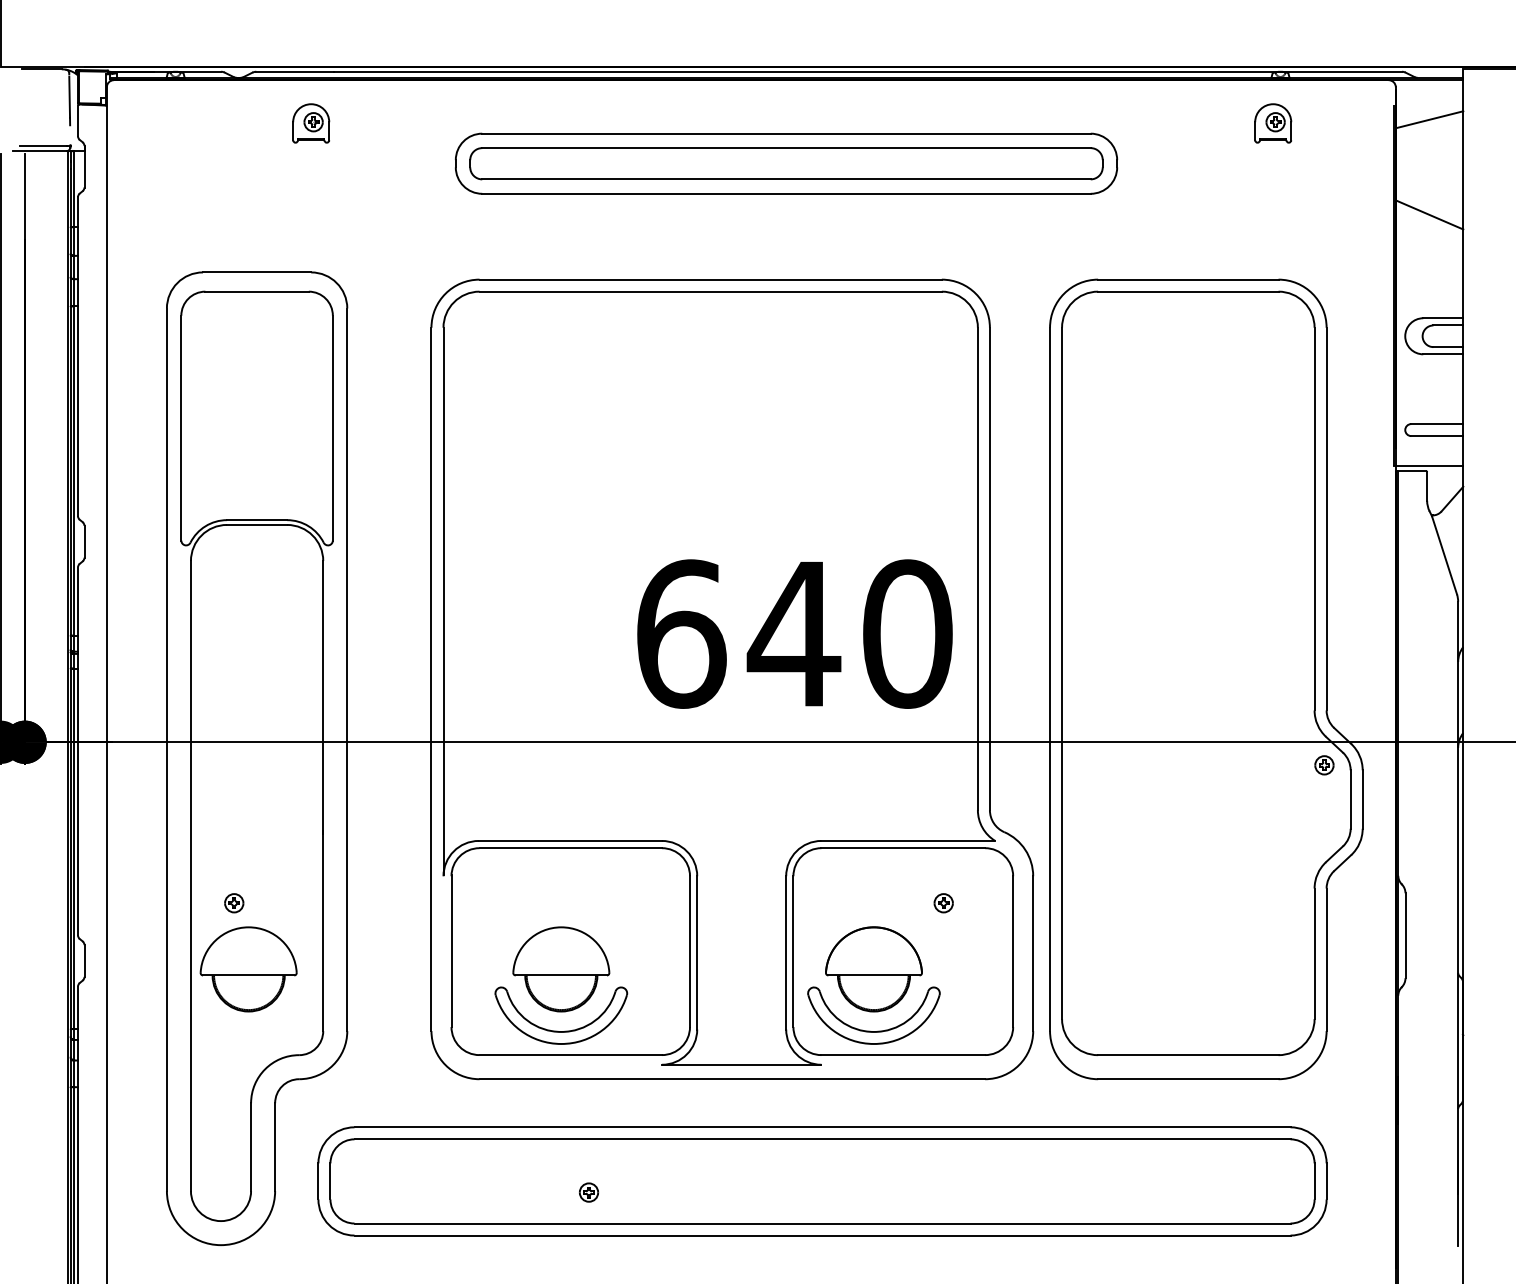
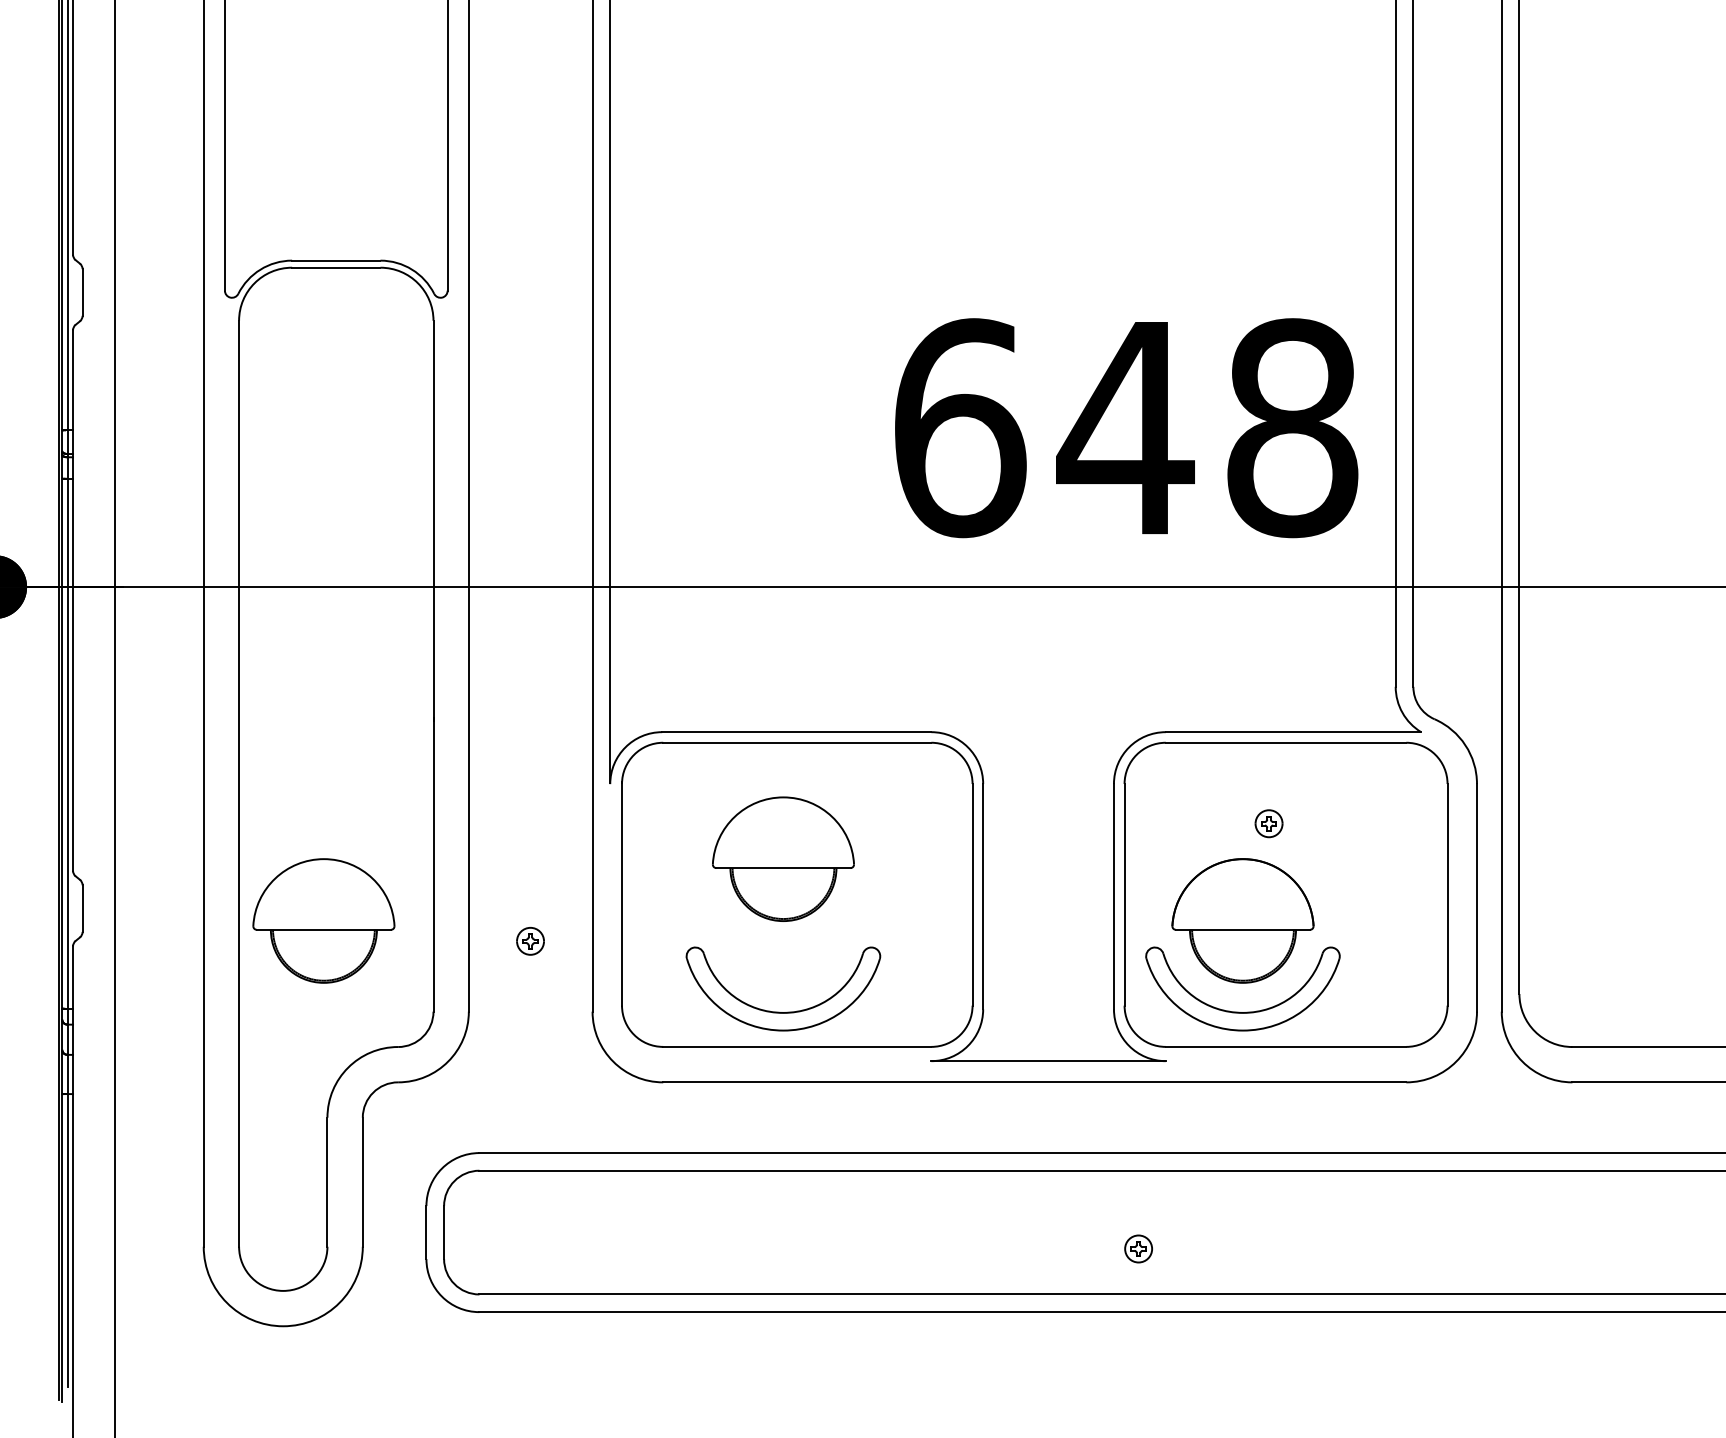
text: (907, 633) -> (1292, 427), 640 -> 648
part: (234, 903) -> (530, 941), moved
part: (943, 903) -> (1268, 824), moved
part: (561, 969) -> (783, 859), moved
part: (589, 1192) -> (1139, 1248), moved

